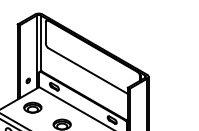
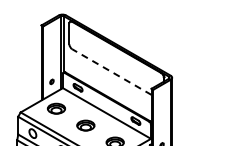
line: (87, 71) -> (111, 72), solid -> dashed

